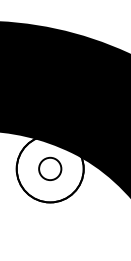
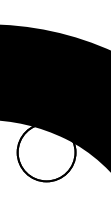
part: (50, 168) -> (46, 152), removed

